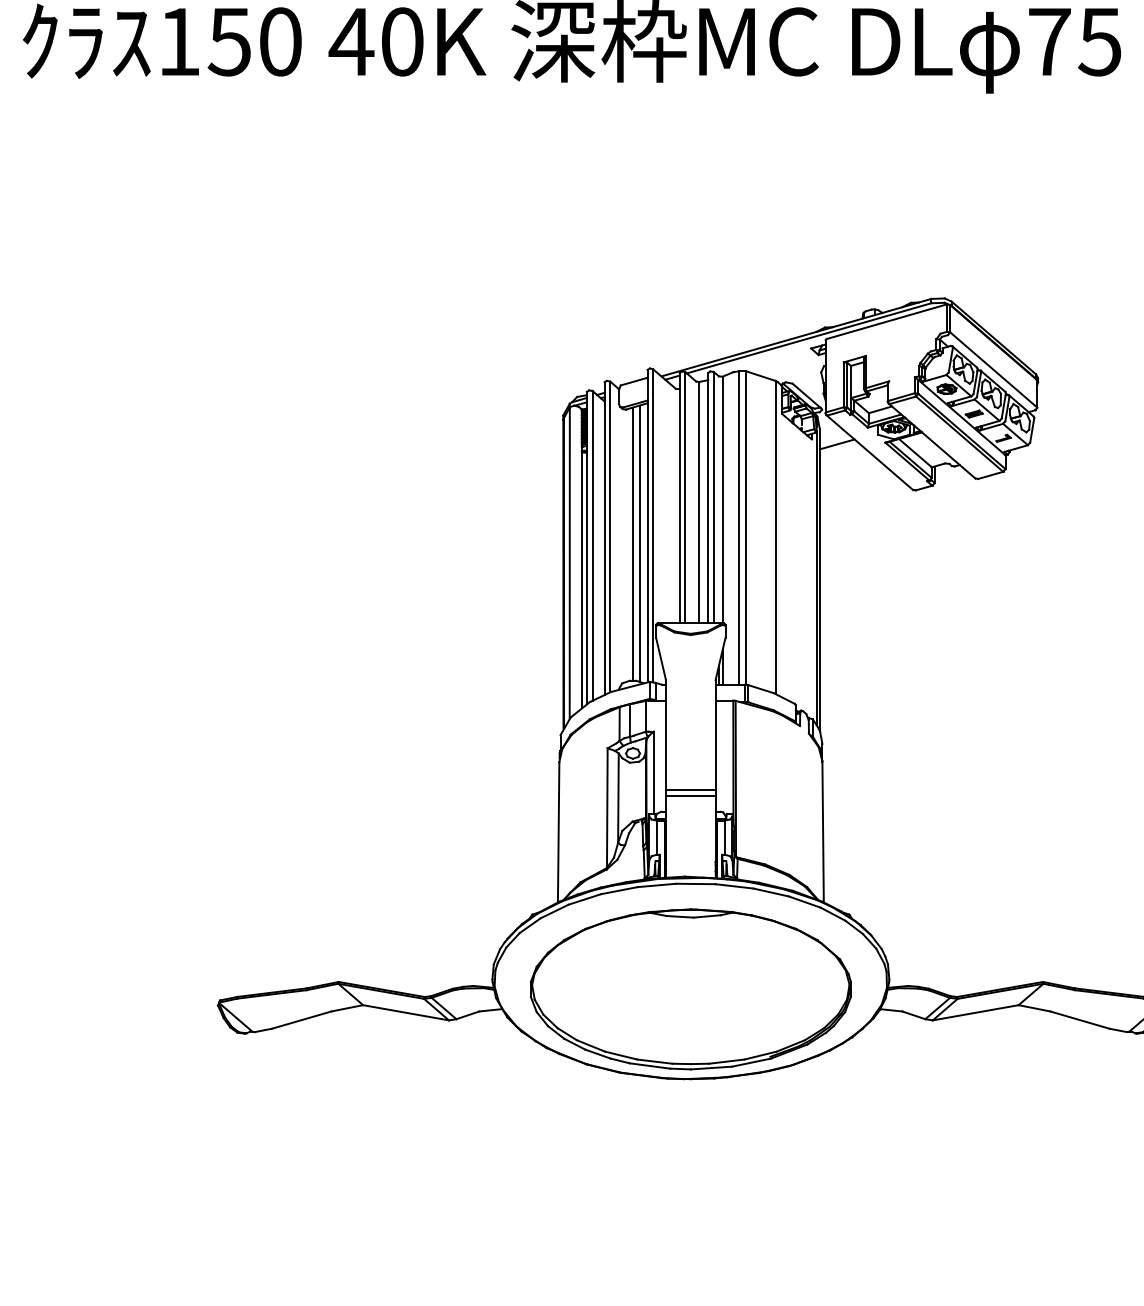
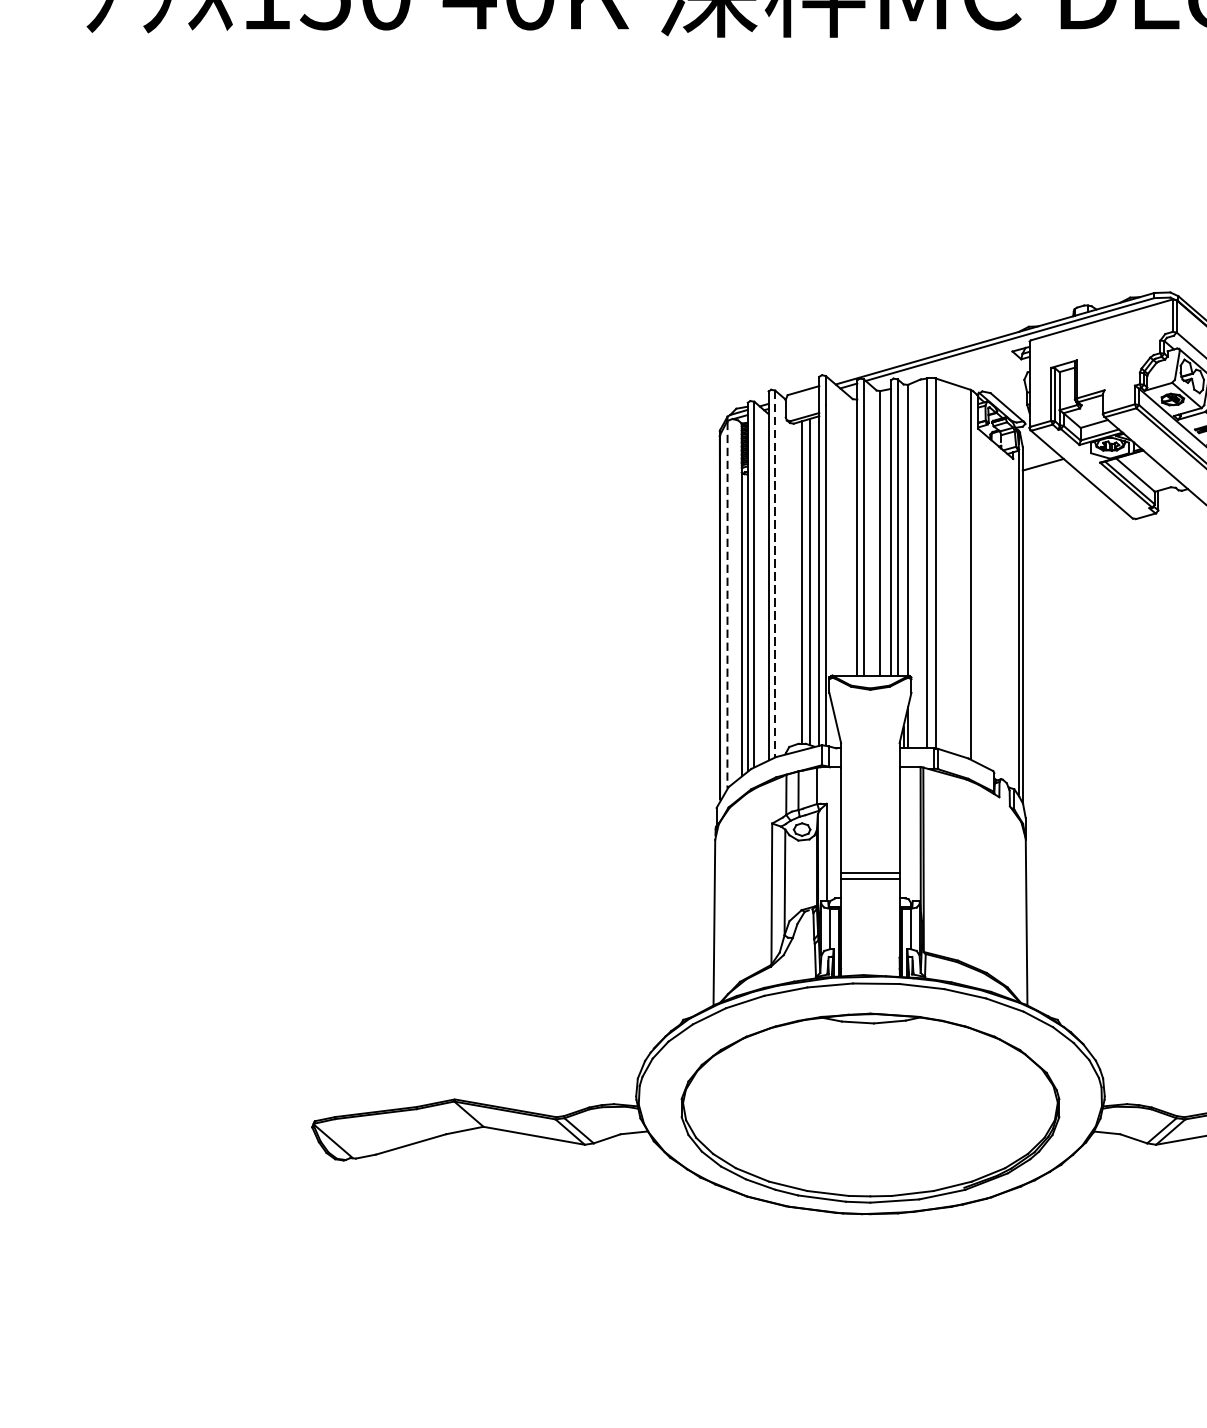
line: (610, 537) -> (775, 574), solid -> dashed
line: (569, 563) -> (727, 605), solid -> dashed

